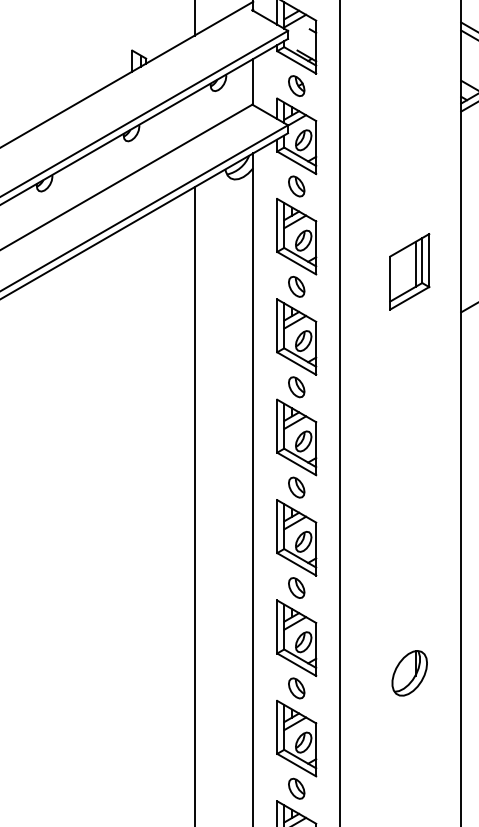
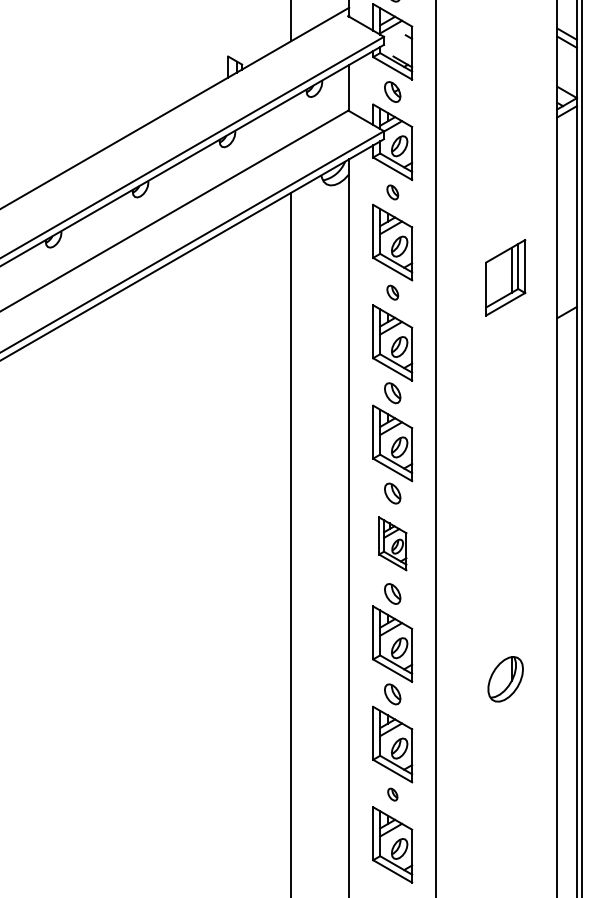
part: (296, 186) -> (392, 192), size x0.7
part: (296, 286) -> (392, 292), size x0.7
part: (296, 537) -> (392, 543), size x0.7
part: (296, 788) -> (392, 794), size x0.6

